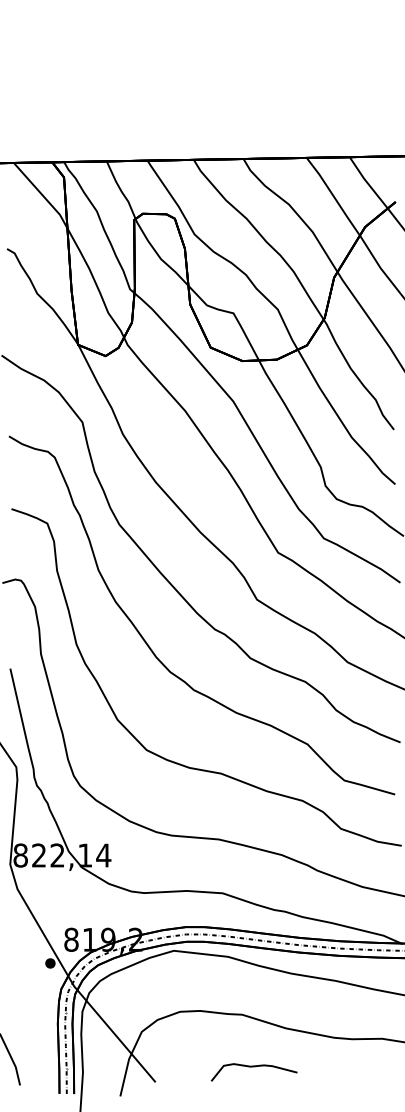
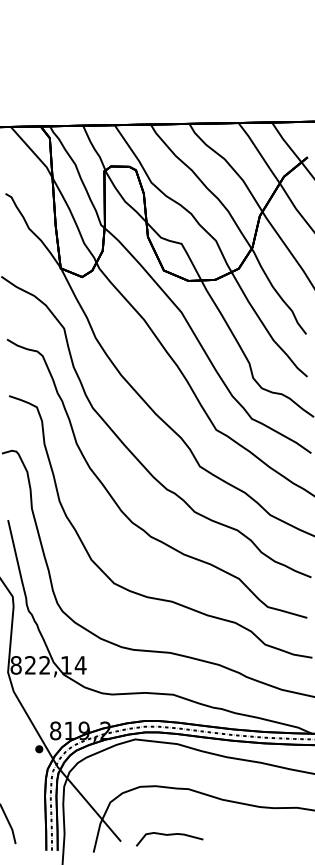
curve: (253, 1067) -> (169, 835), moved

